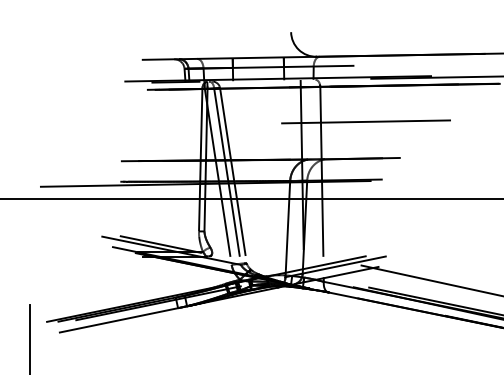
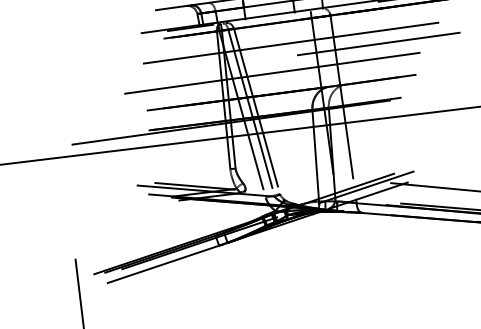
line: (276, 109) -> (290, 42), added
line: (253, 138) -> (272, 73), added

